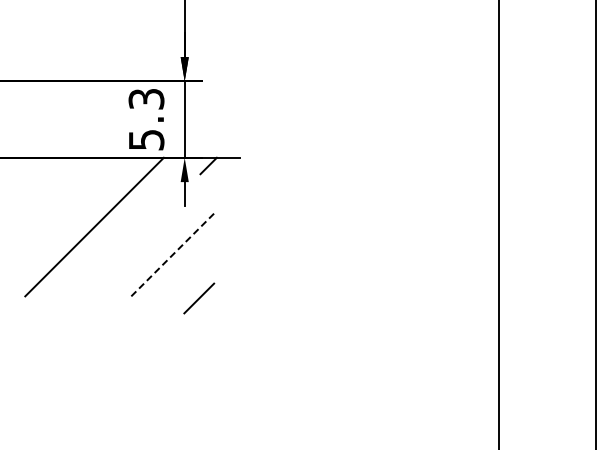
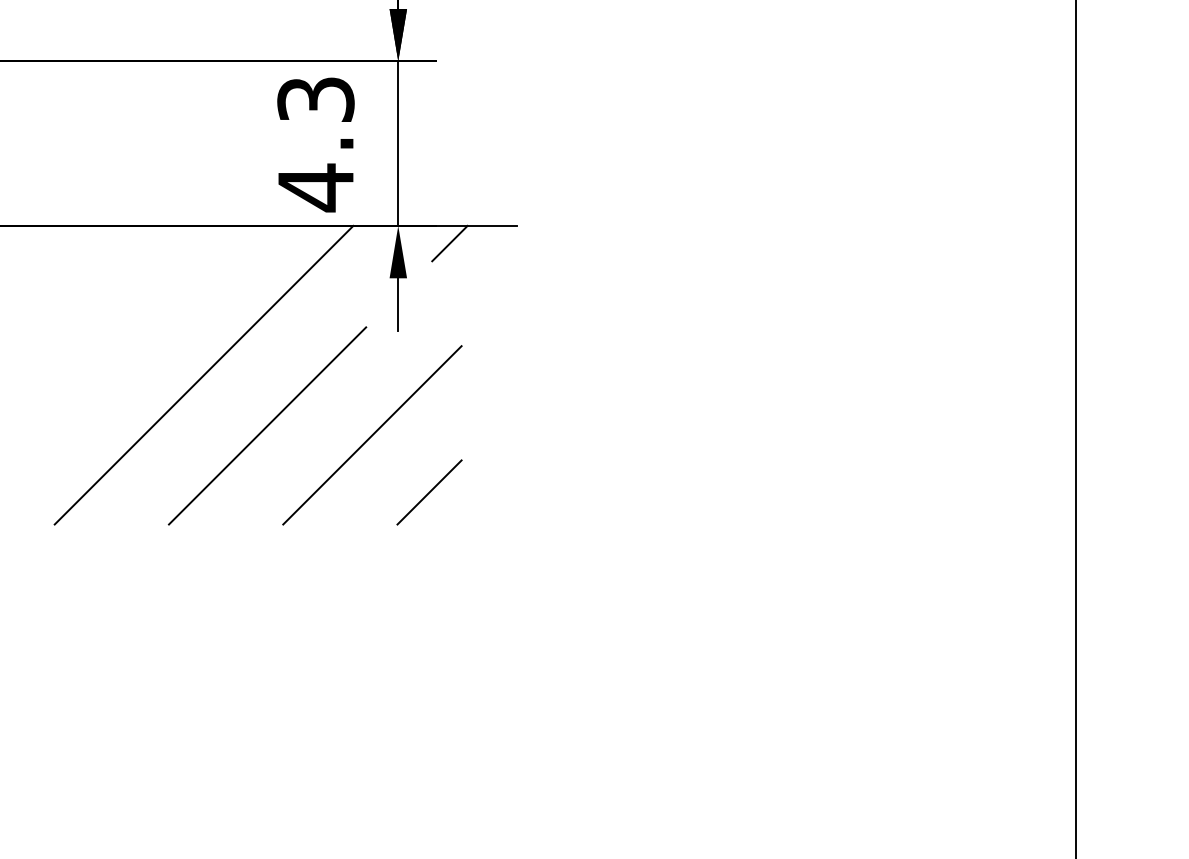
text: (146, 139) -> (315, 186), 5.3 -> 4.3
line: (123, 250) -> (266, 425), added
line: (172, 254) -> (371, 434), dashed -> solid
line: (199, 298) -> (430, 492), moved

